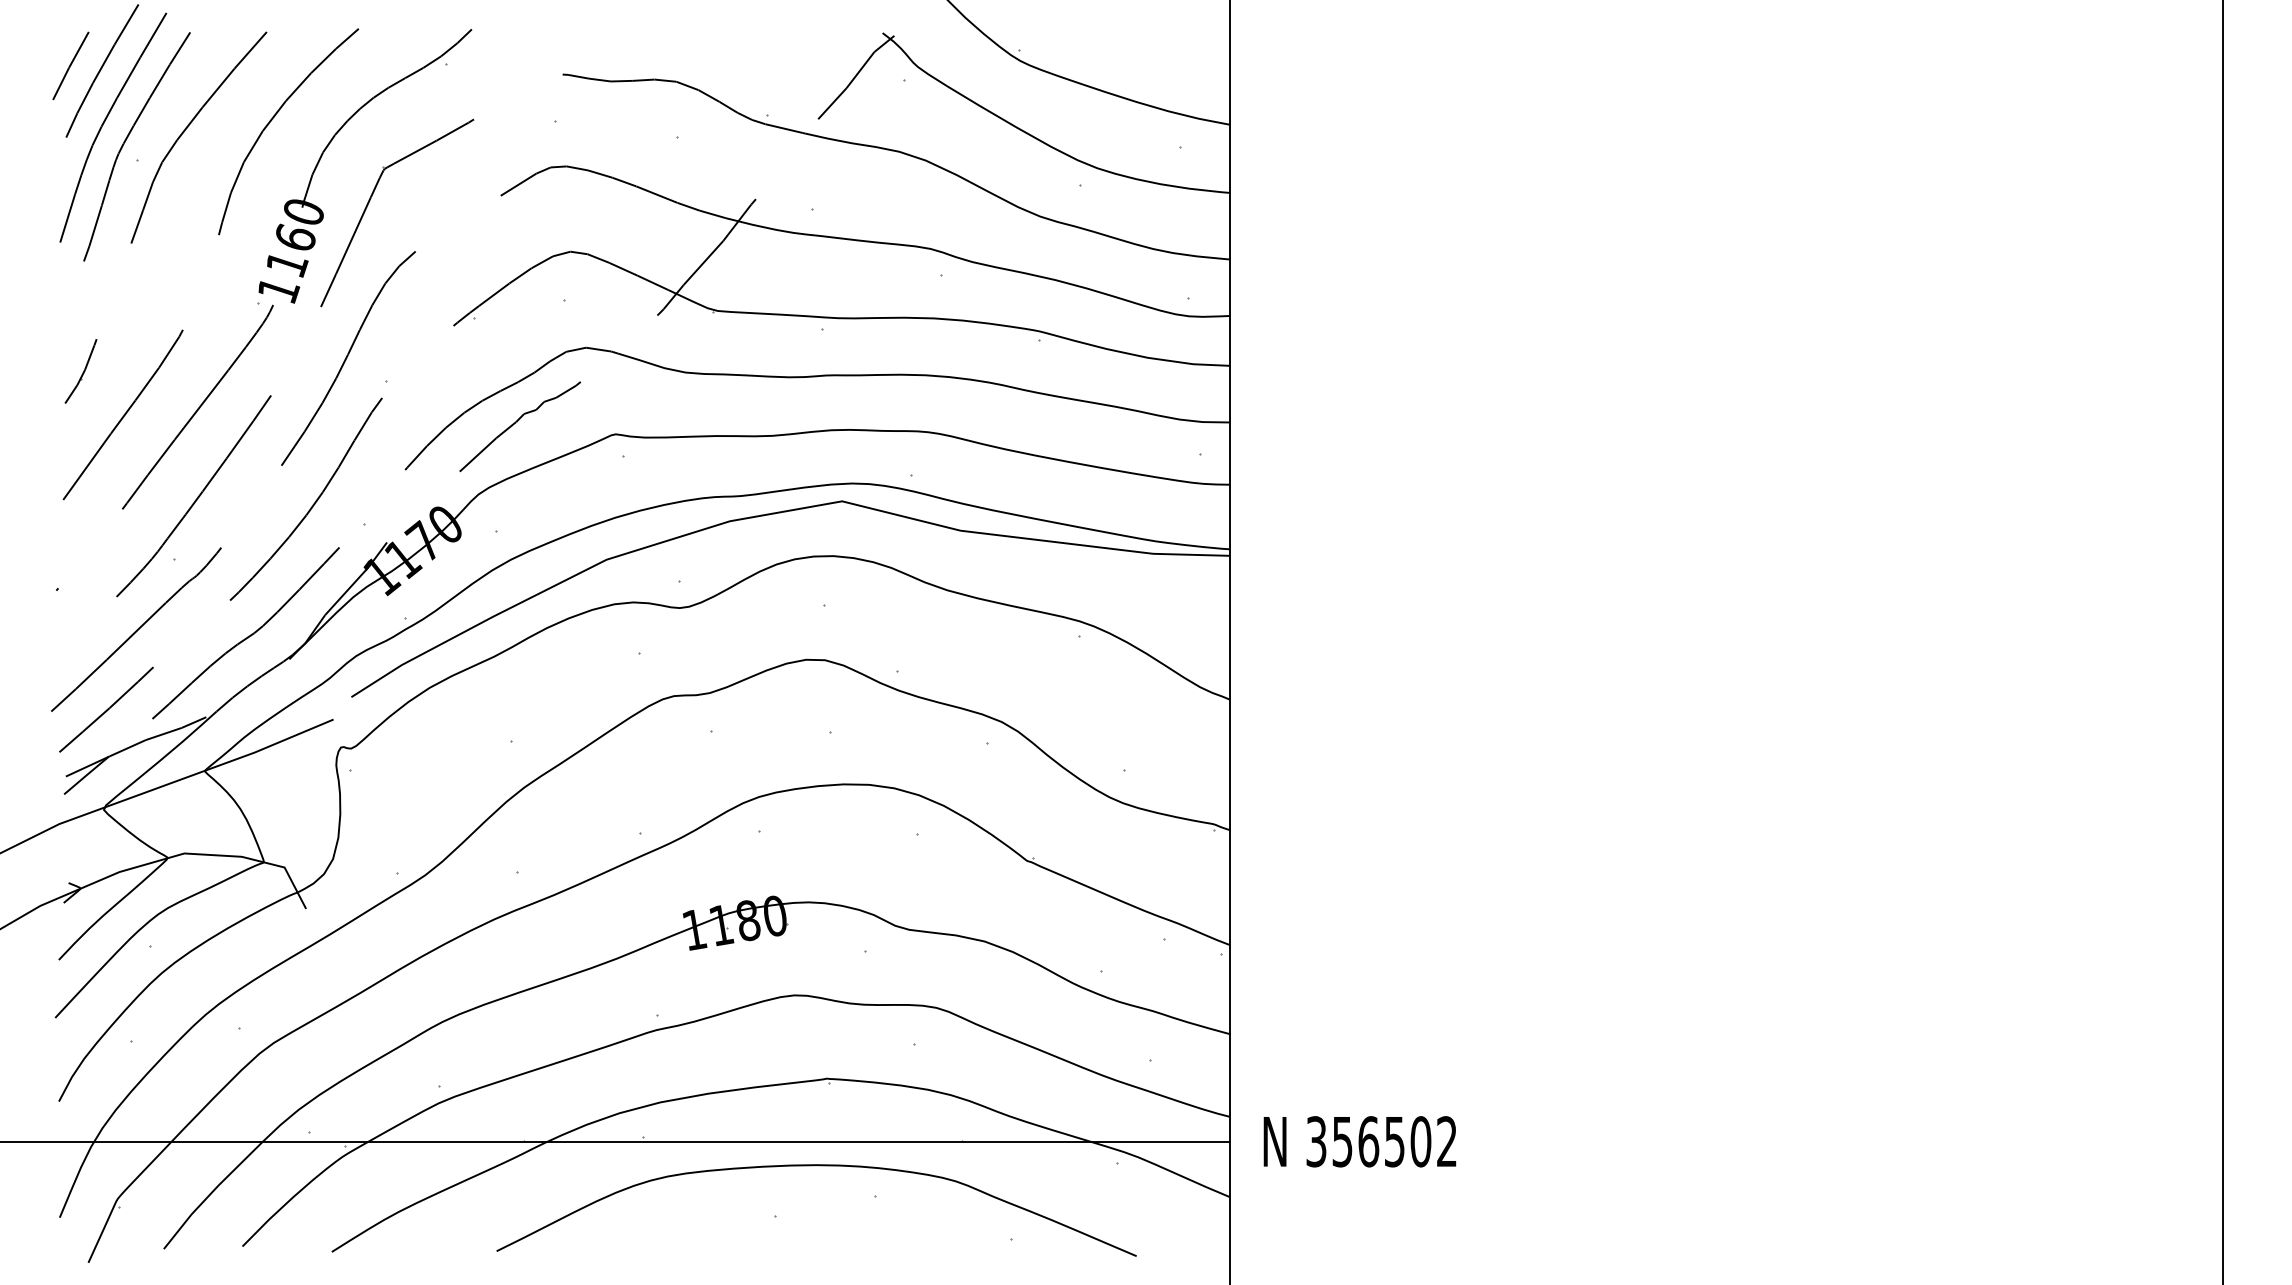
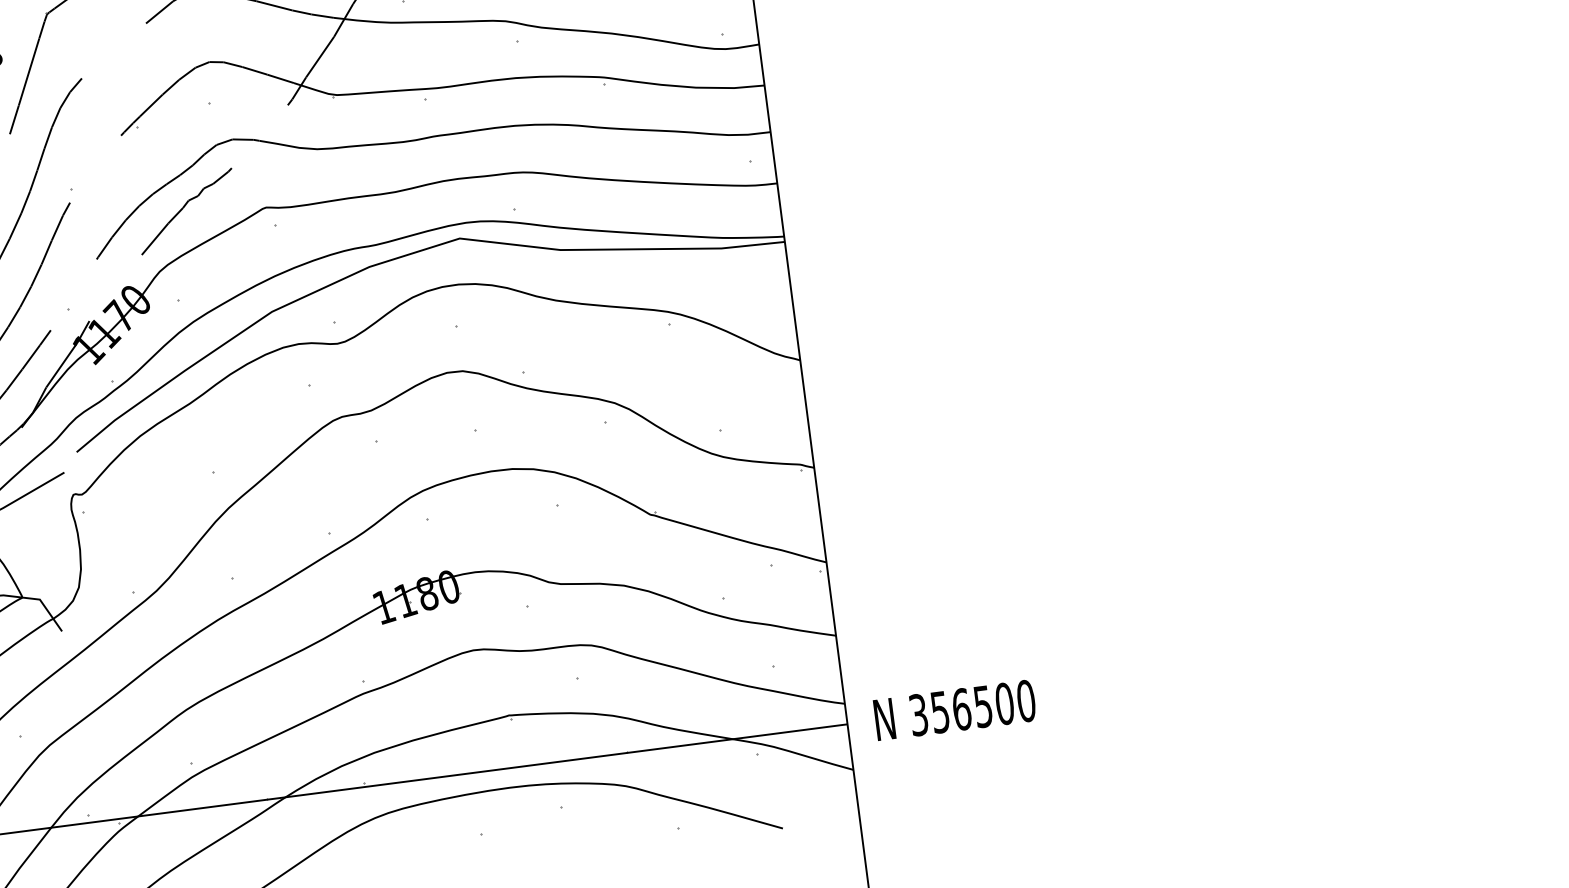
text: (1446, 1141) -> (1025, 700), 356502 -> 356500

